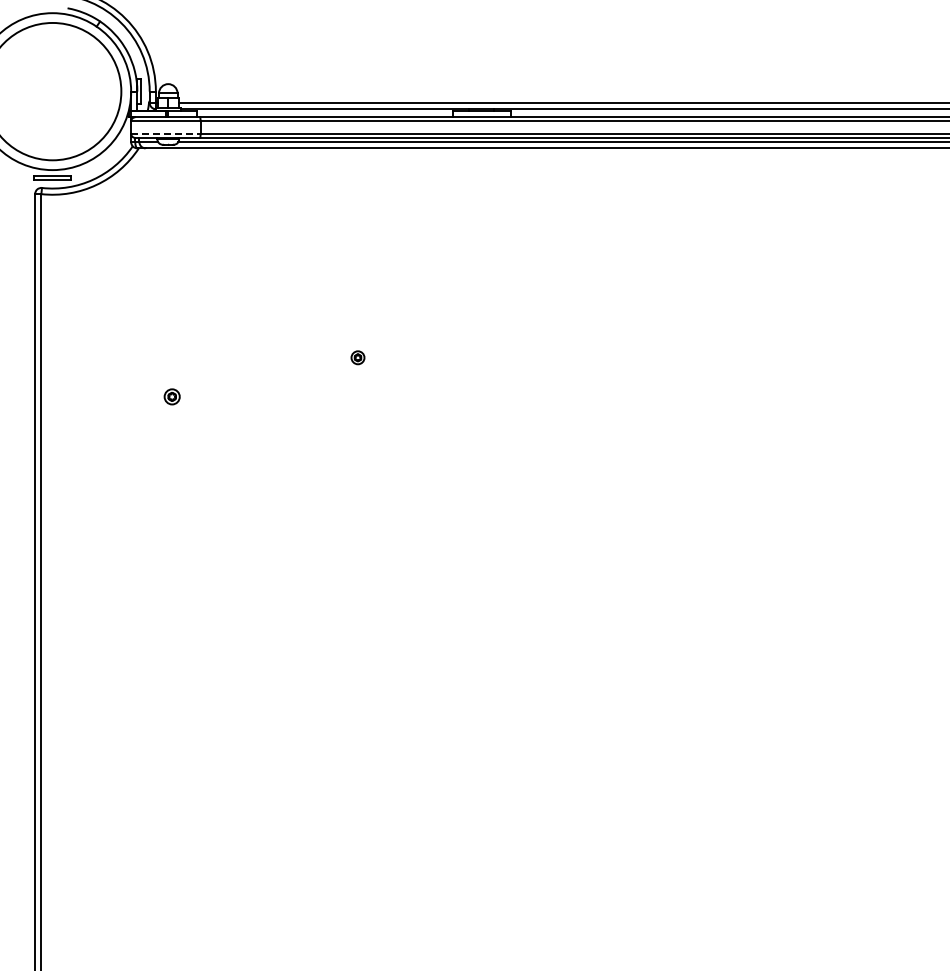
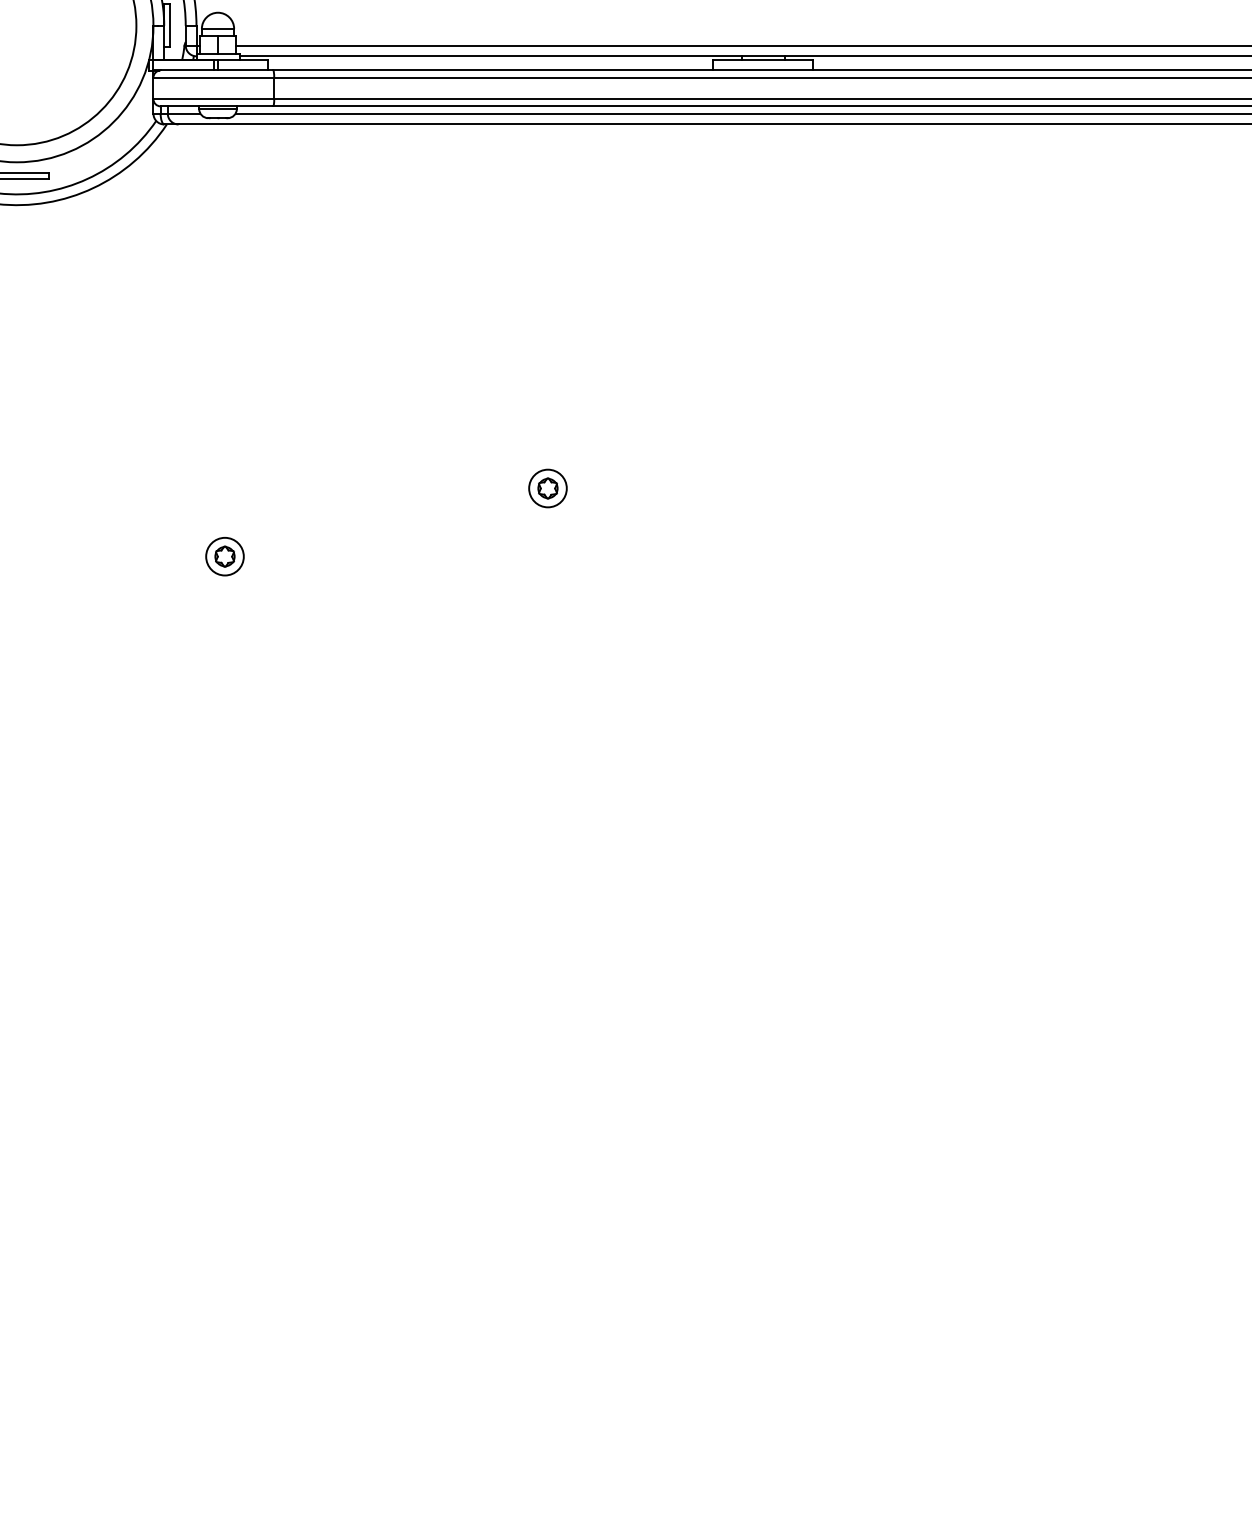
line: (165, 133) -> (213, 98), dashed -> solid
part: (357, 357) -> (547, 488), size x1.67
part: (171, 396) -> (223, 556), size x1.43

